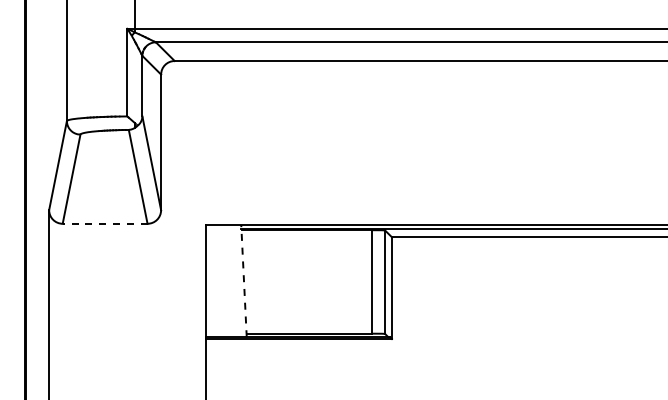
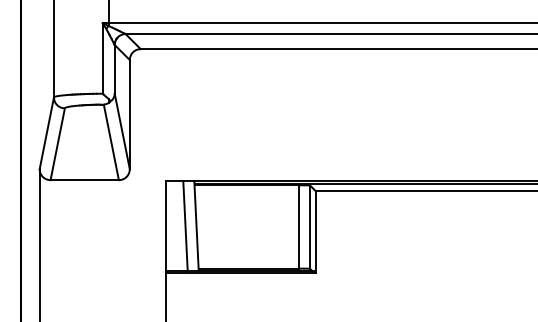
line: (104, 223) -> (84, 179), dashed -> solid
line: (230, 280) -> (185, 225), added
line: (243, 280) -> (196, 225), dashed -> solid

